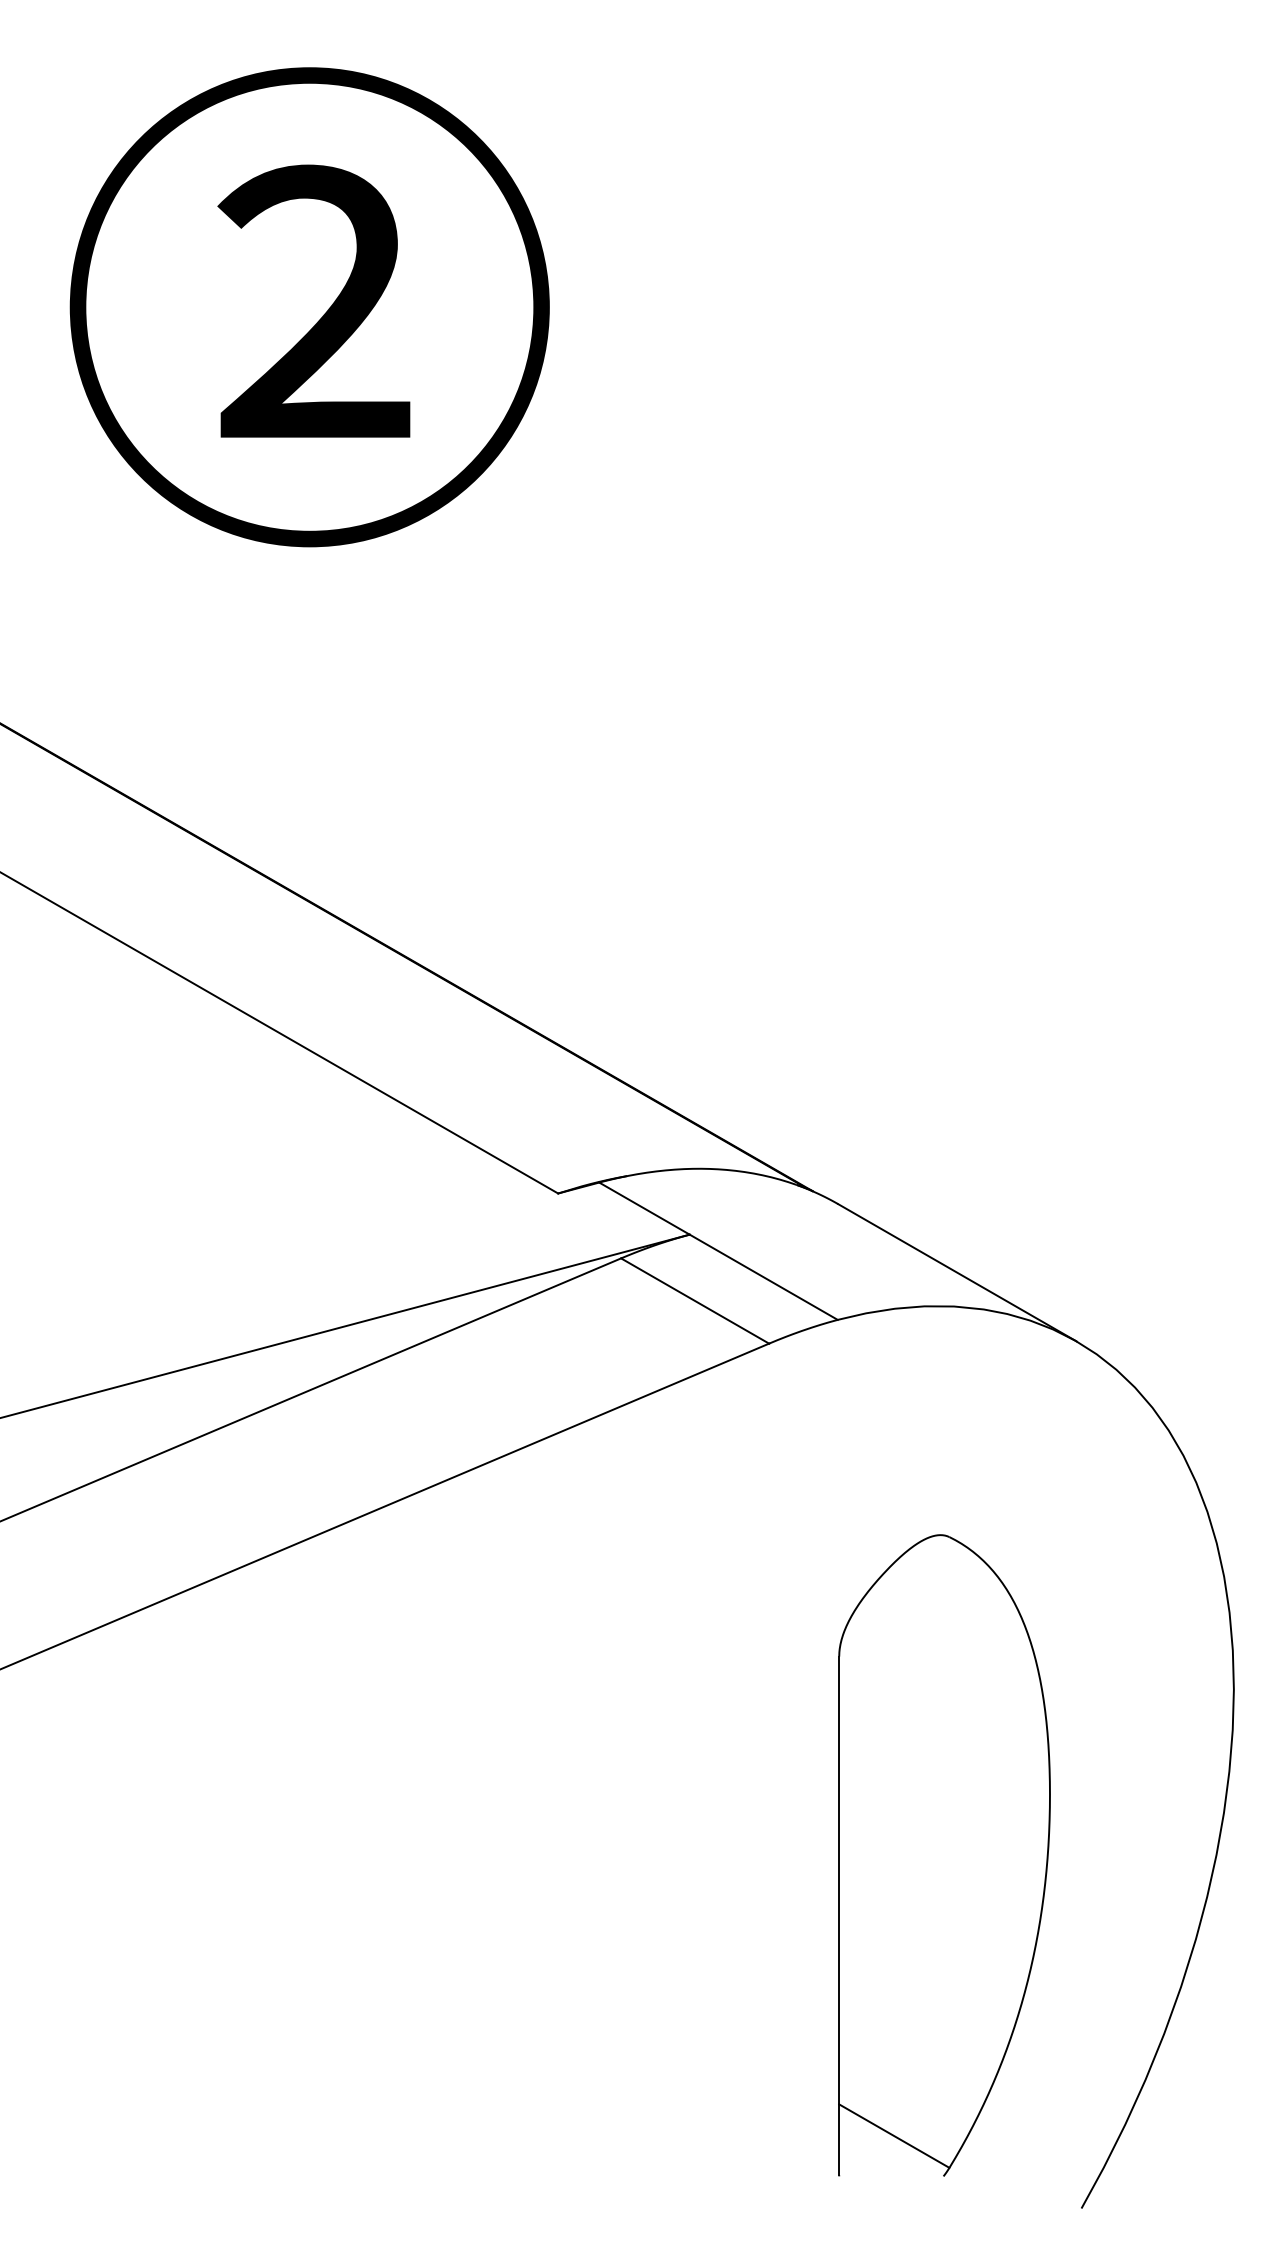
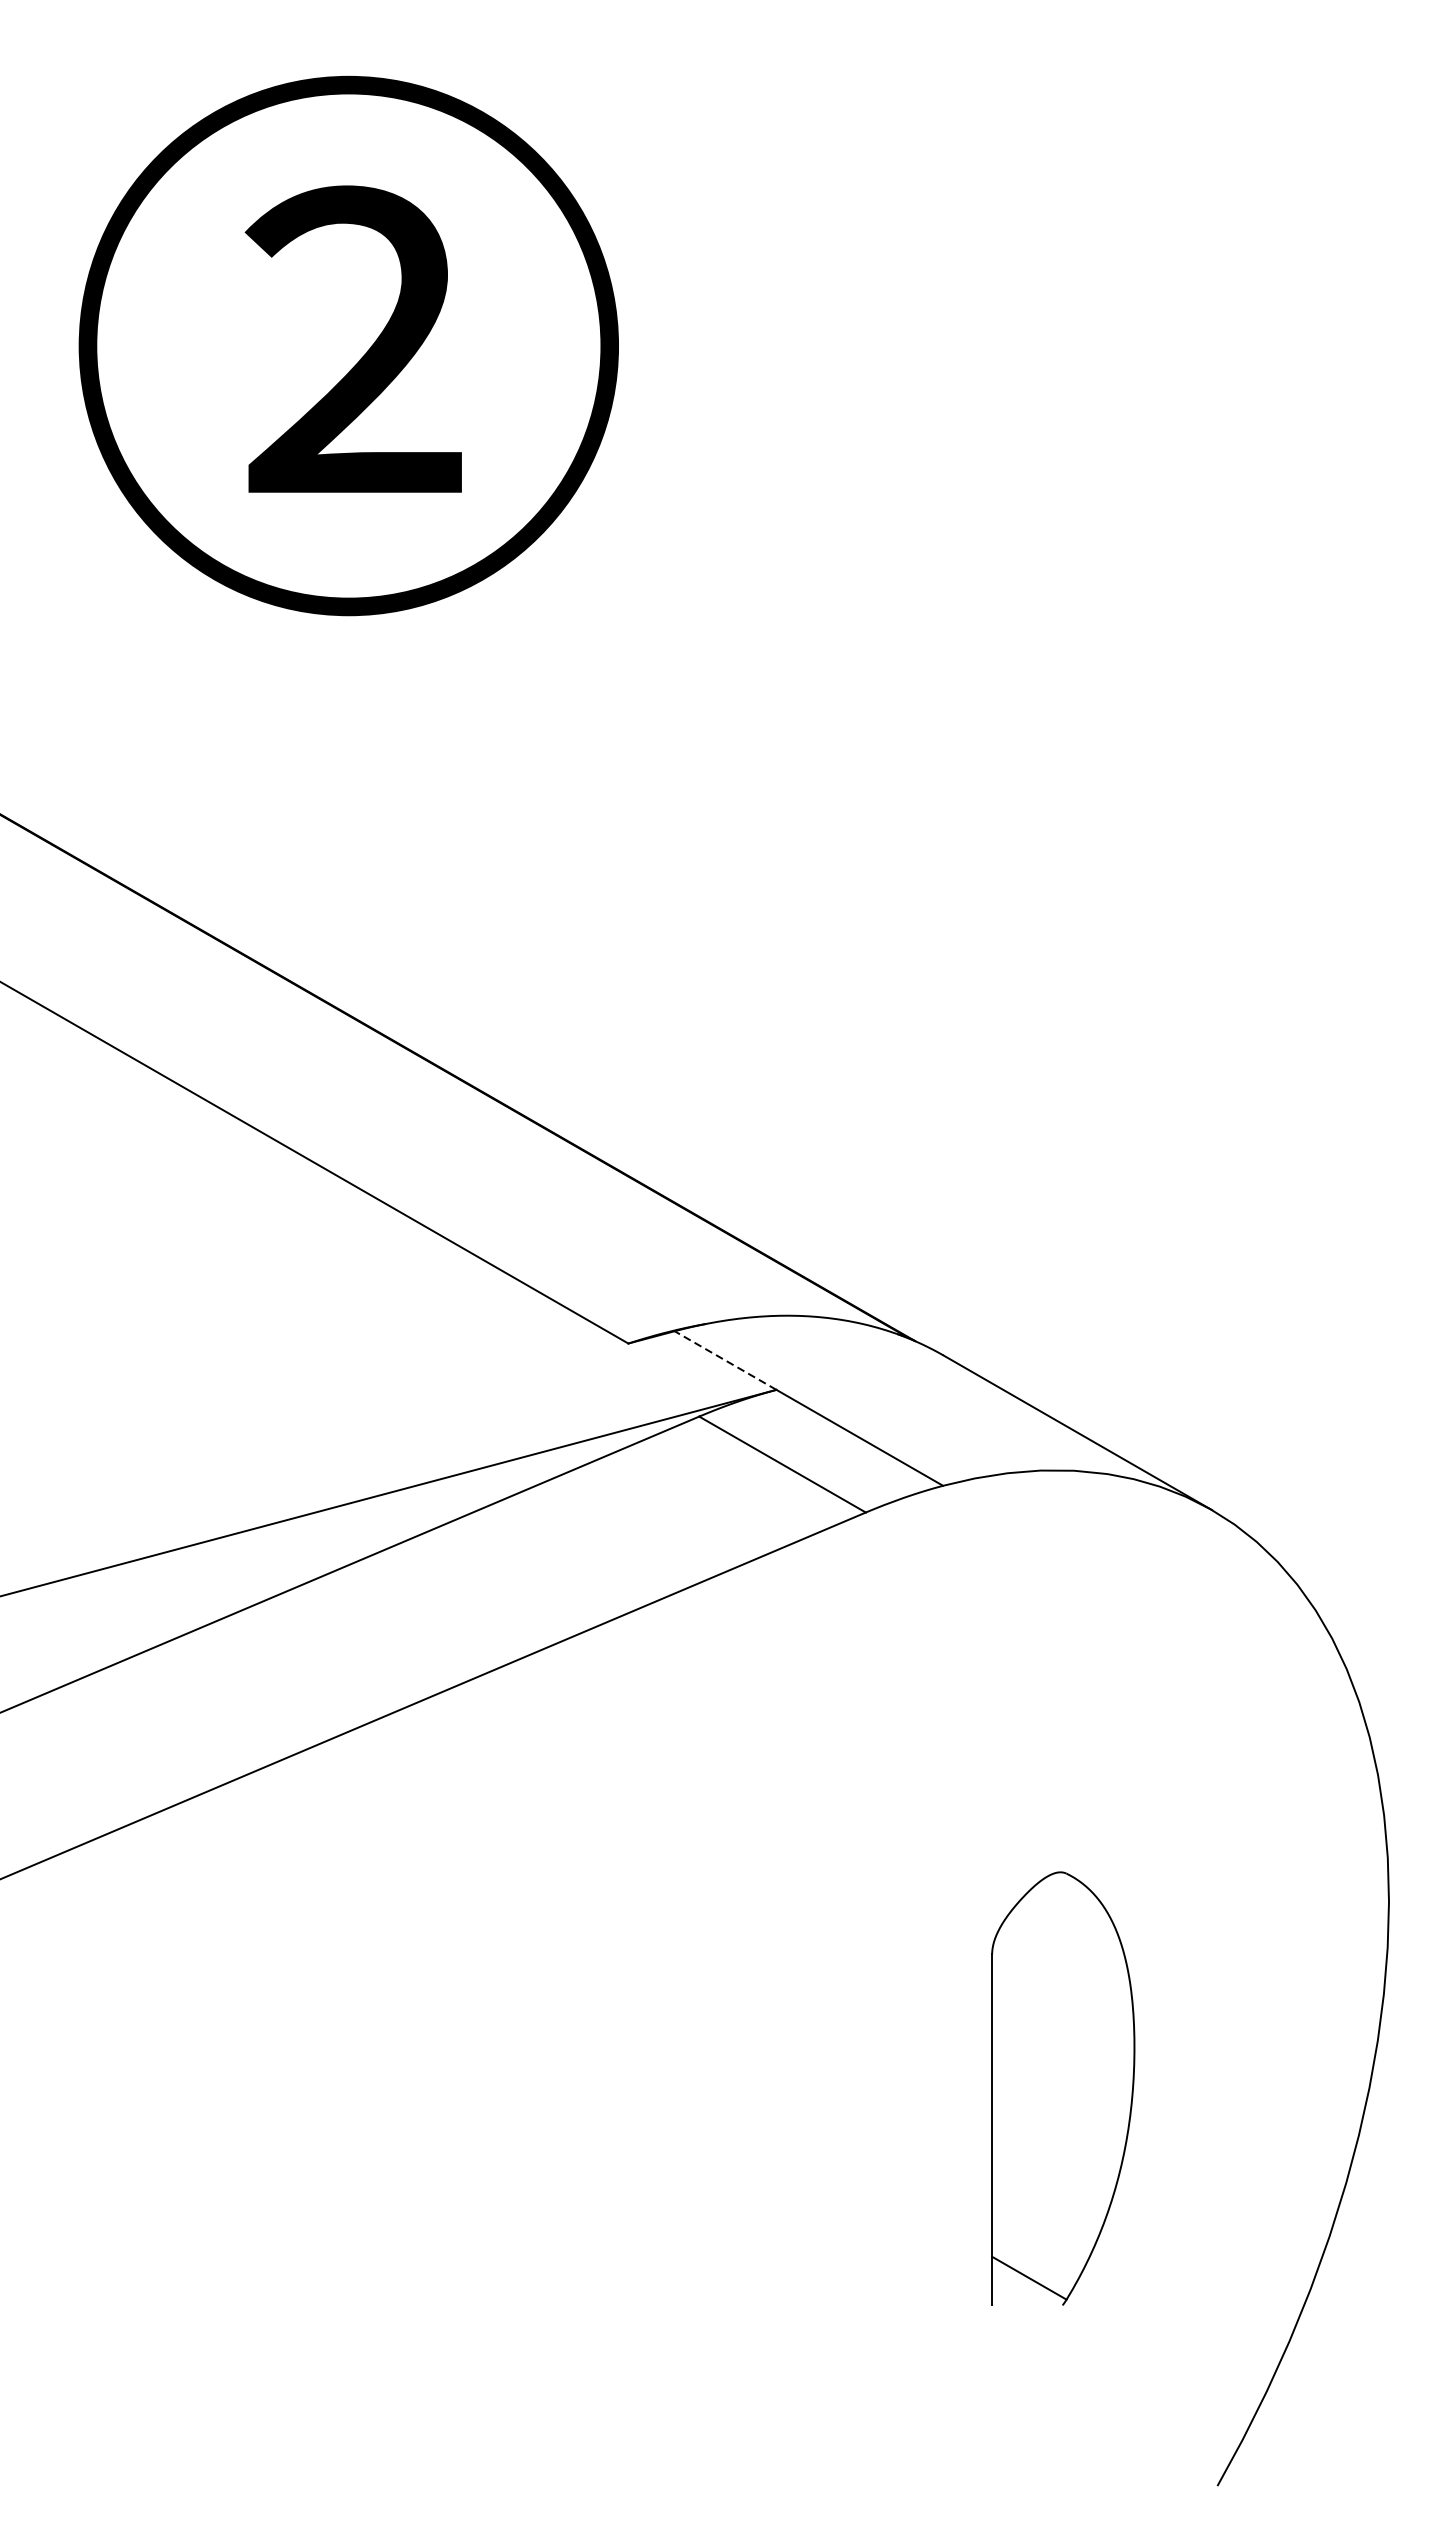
line: (644, 1208) -> (725, 1360), solid -> dashed
part: (944, 1855) -> (1063, 2088), size x0.6

